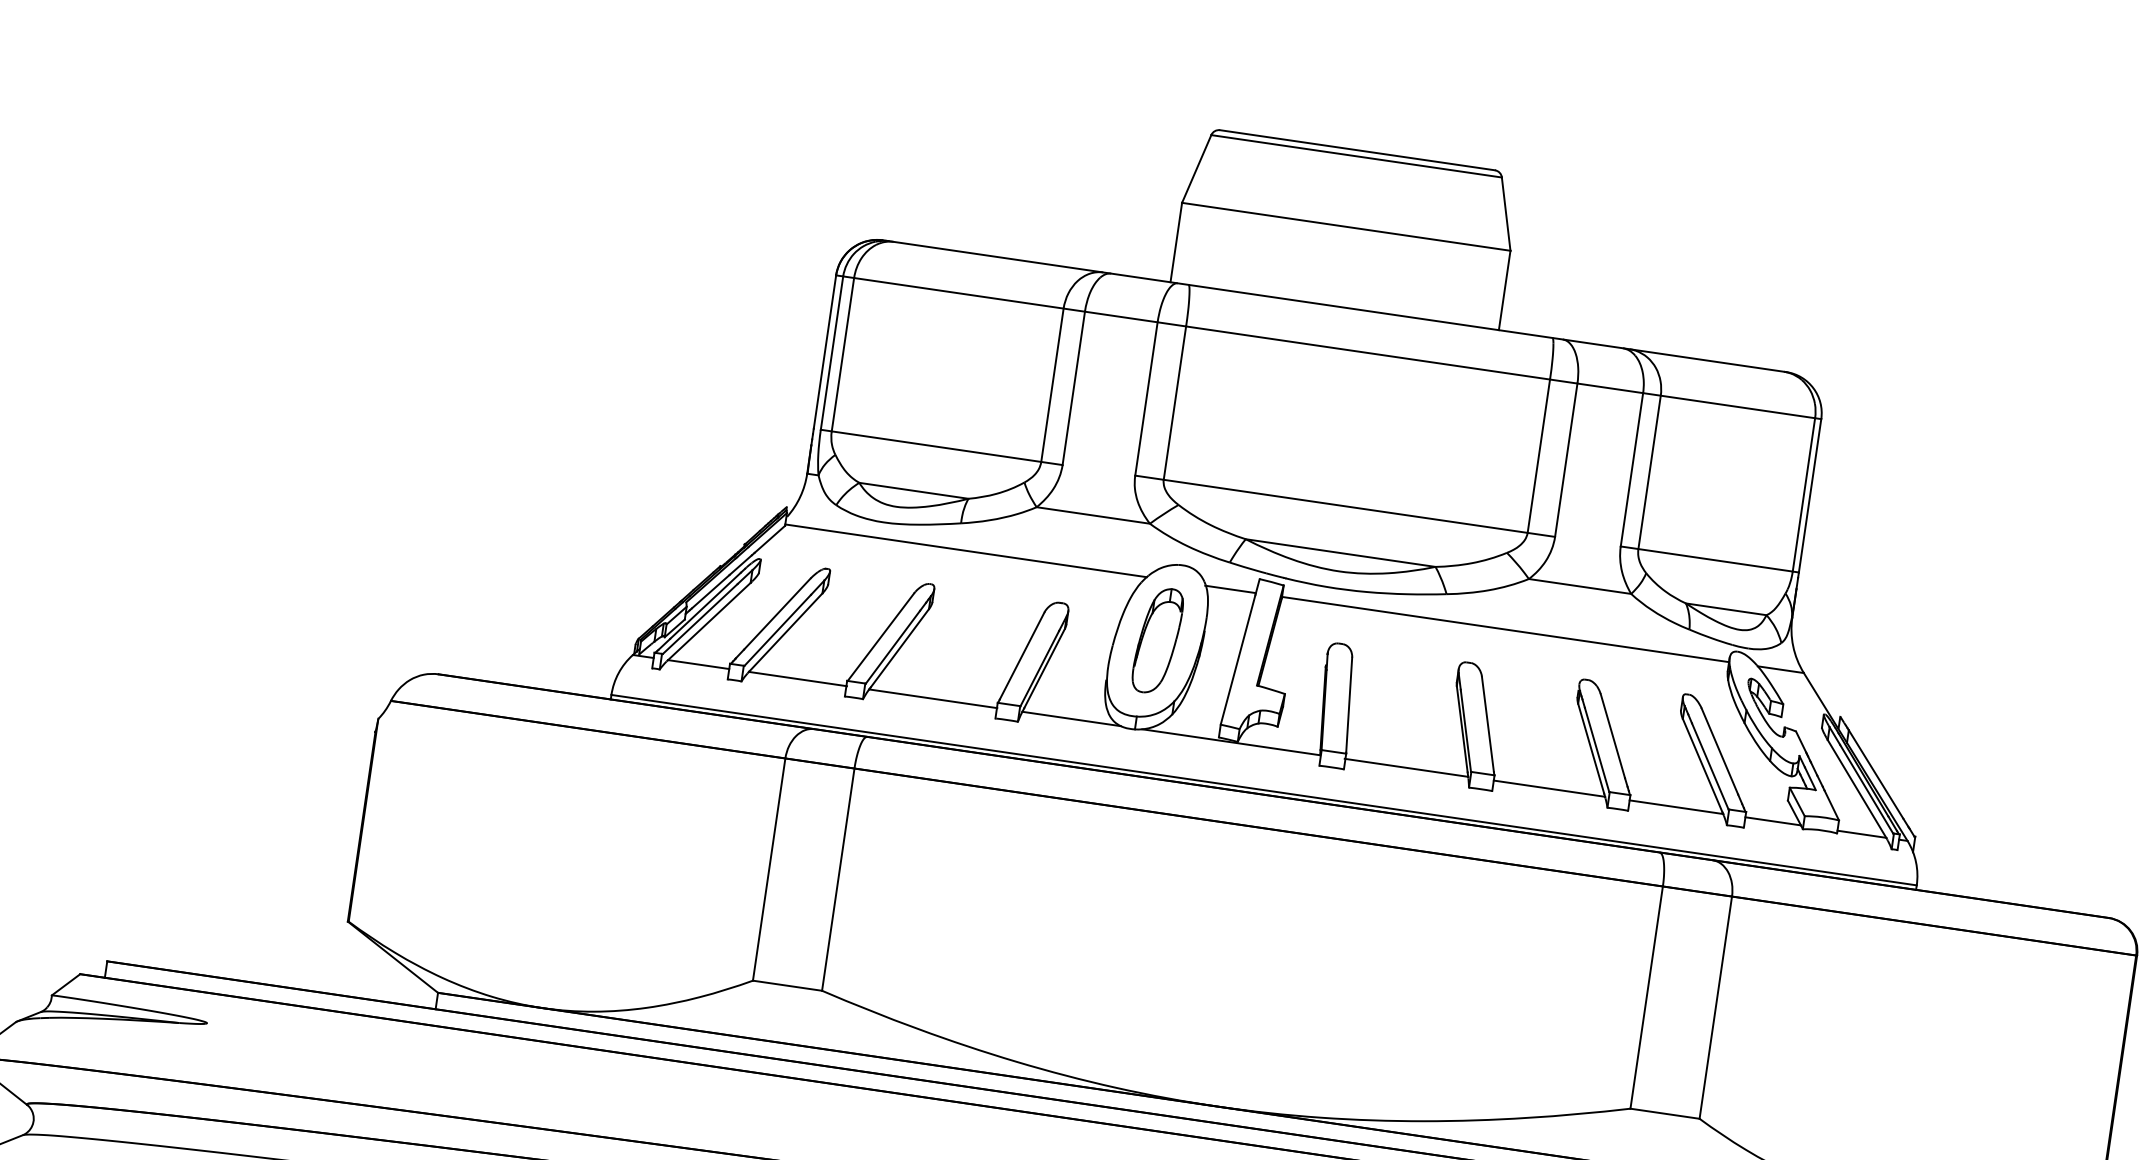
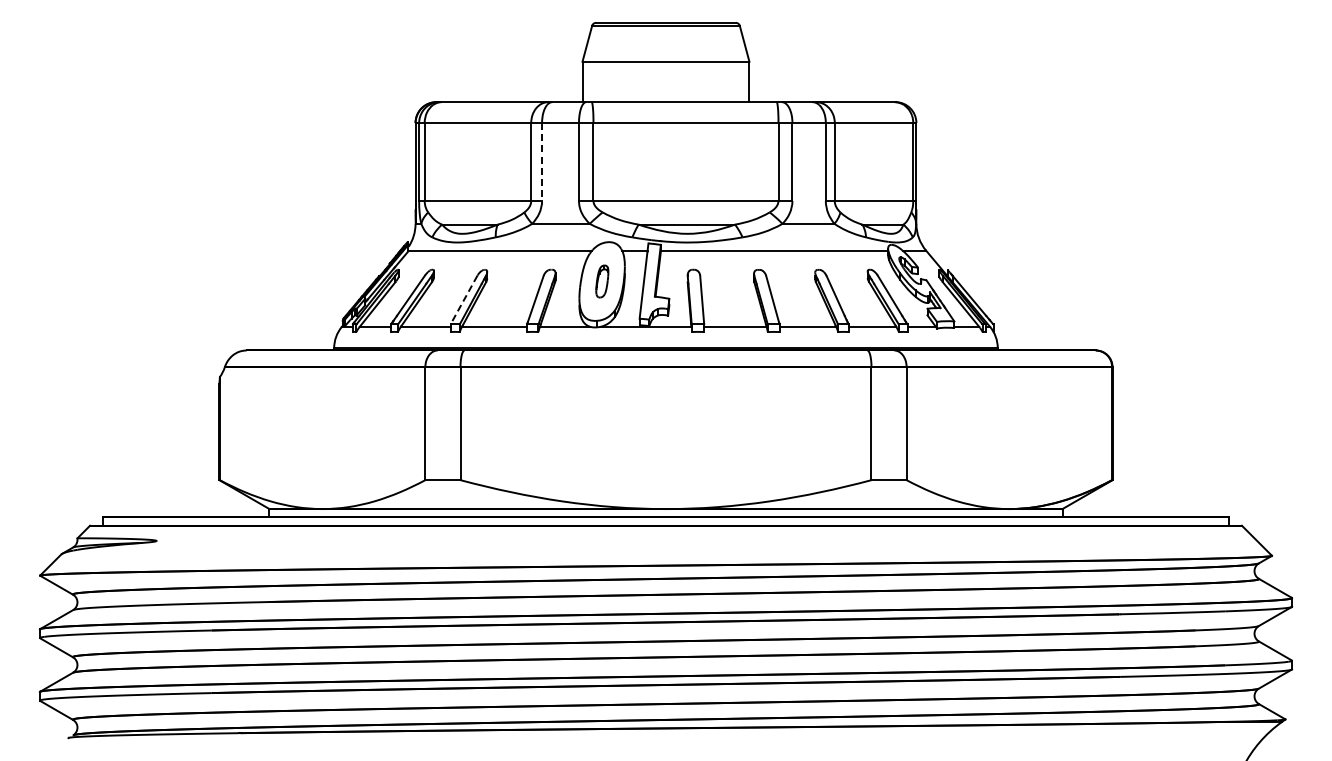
line: (1074, 389) -> (542, 162), solid -> dashed
line: (881, 636) -> (464, 299), solid -> dashed
part: (1158, 640) -> (602, 281), size x0.6

